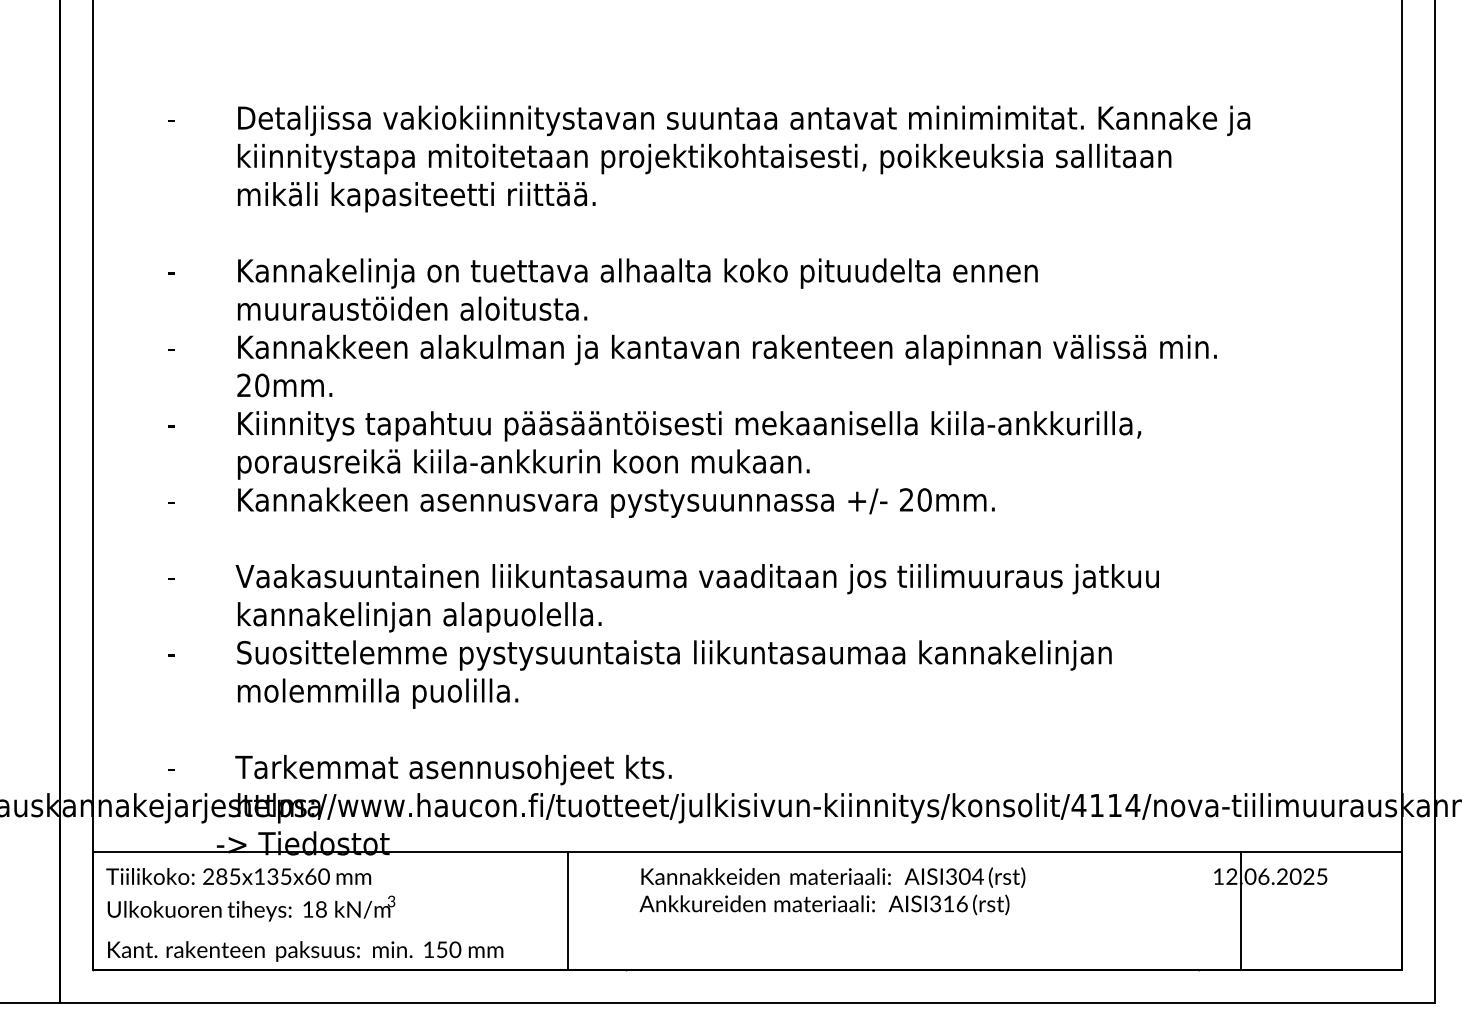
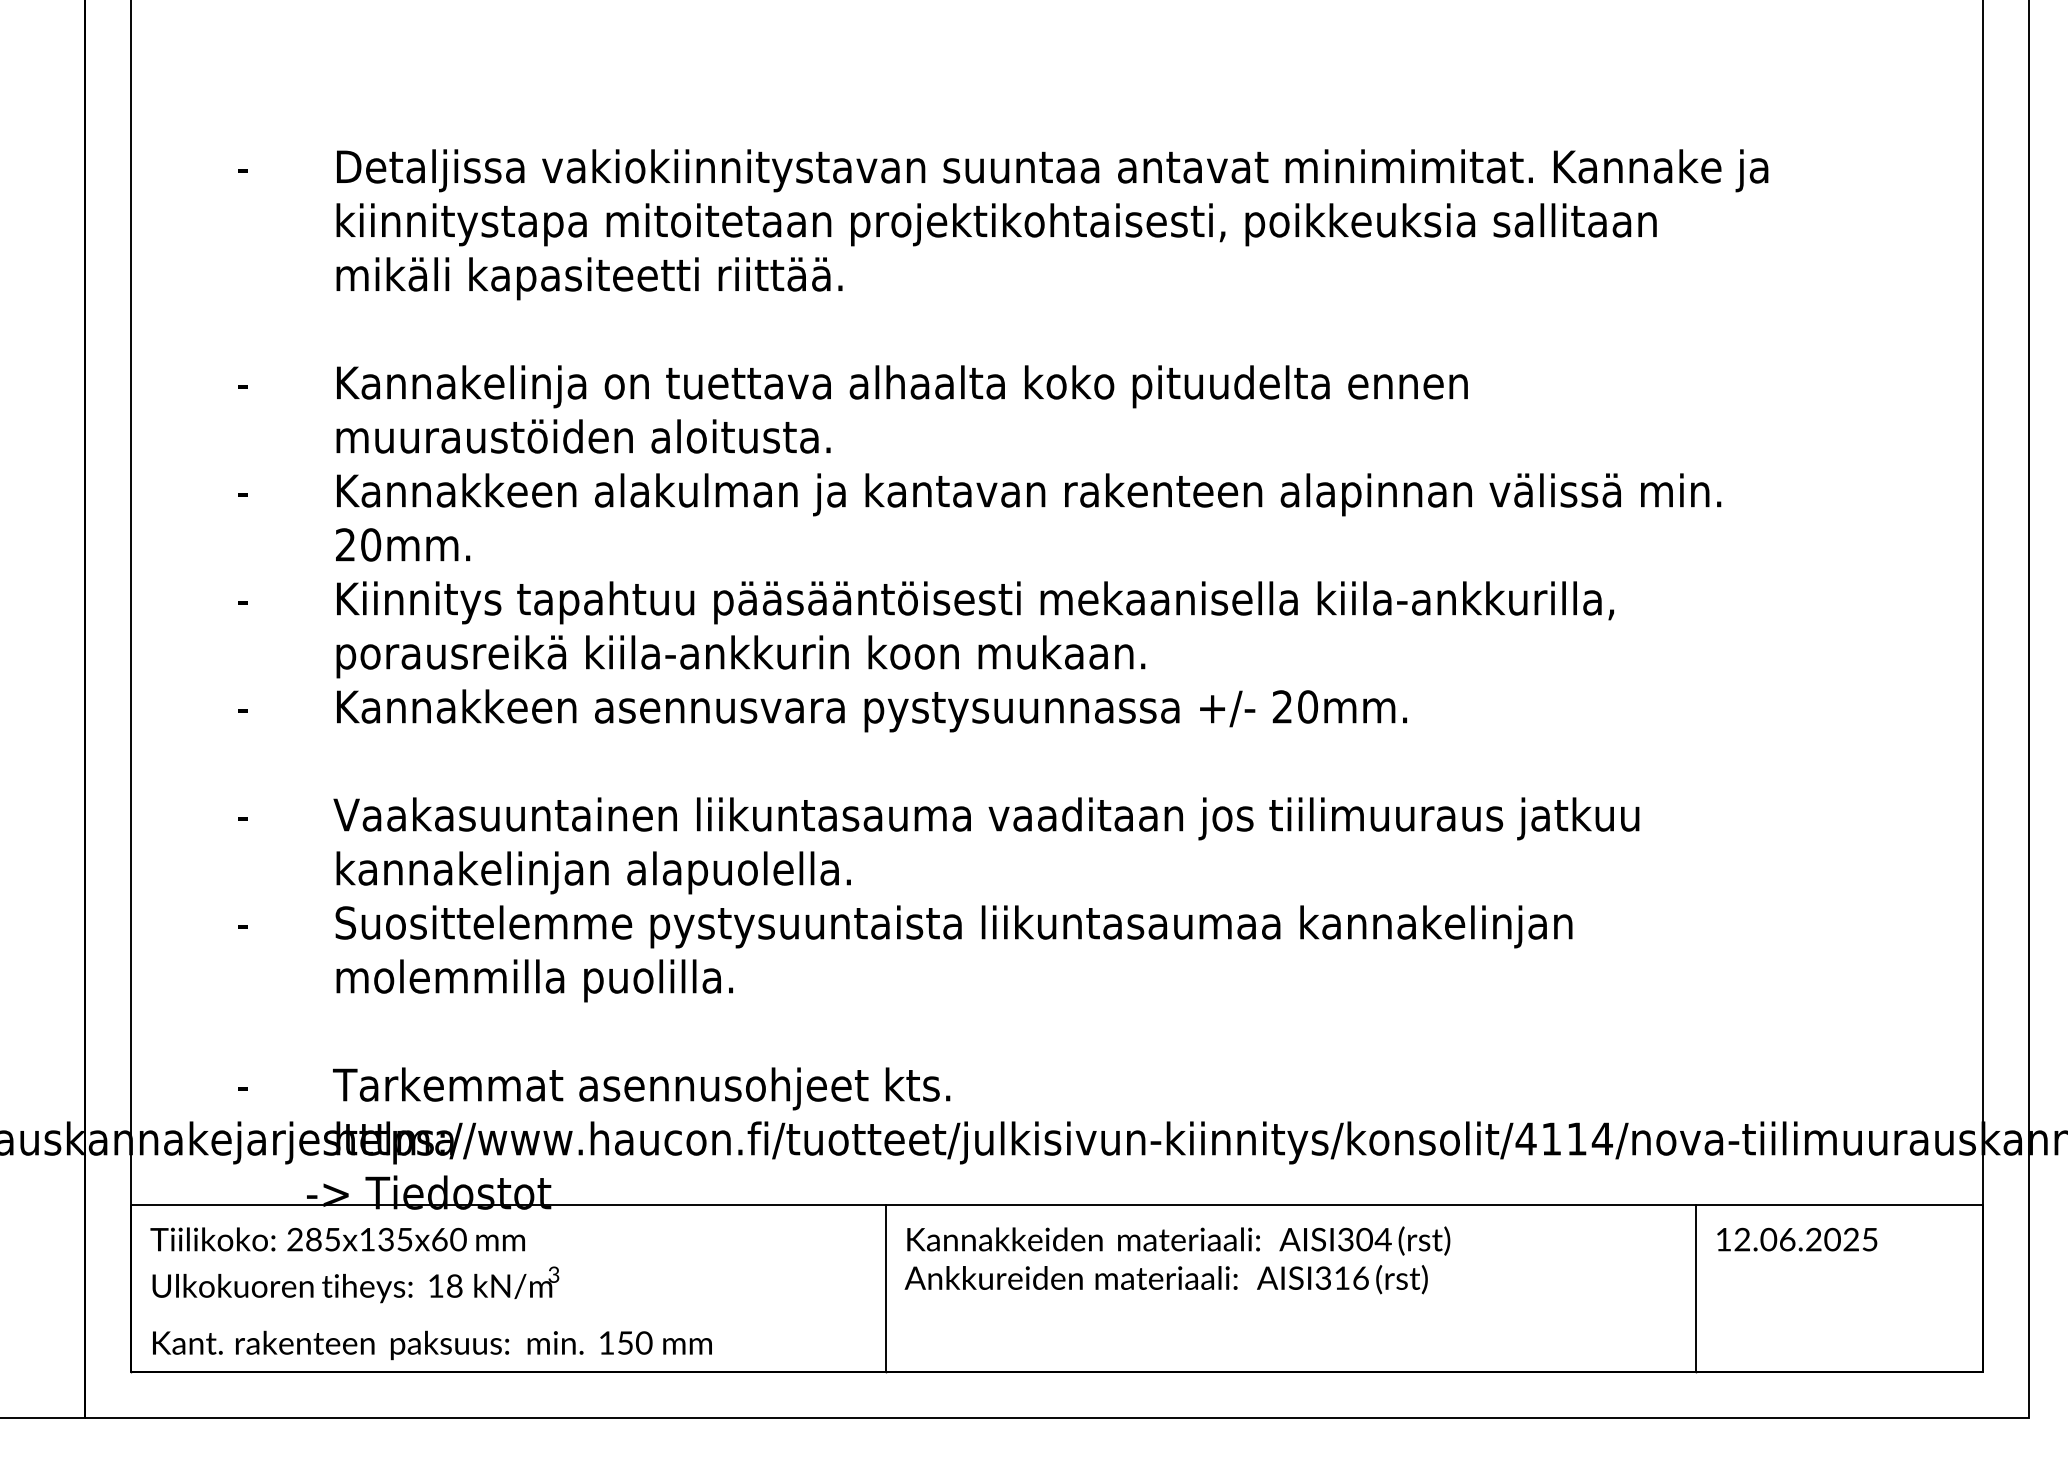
line: (568, 911) -> (885, 1288), moved
line: (1240, 911) -> (1695, 1288), moved

